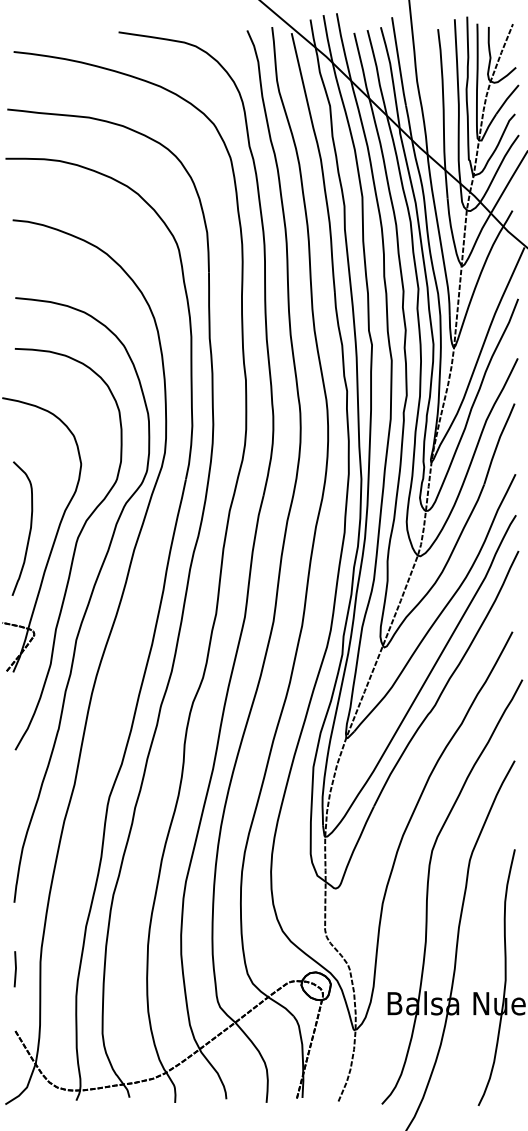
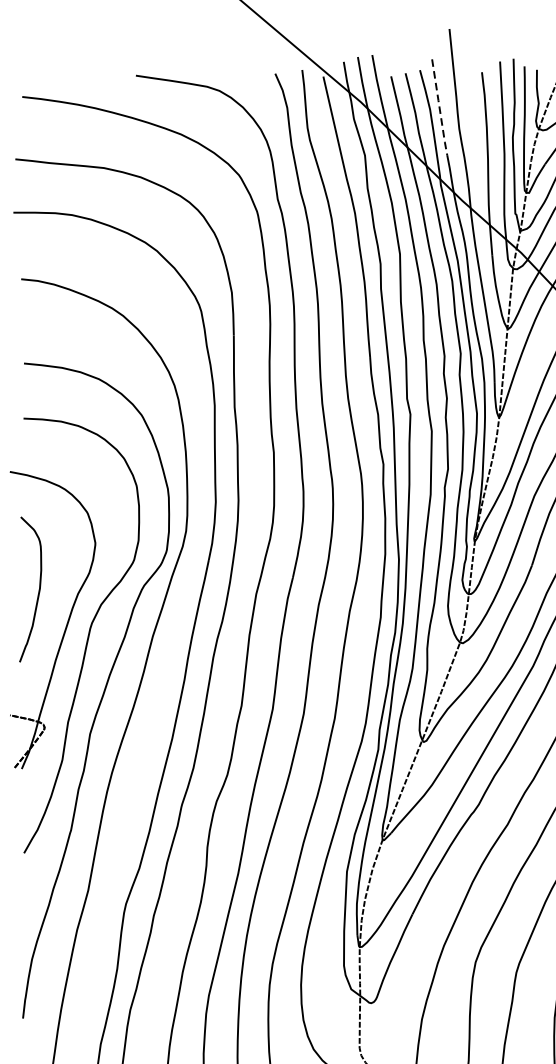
line: (398, 62) -> (439, 108), solid -> dashed
curve: (29, 529) -> (38, 590), moved

